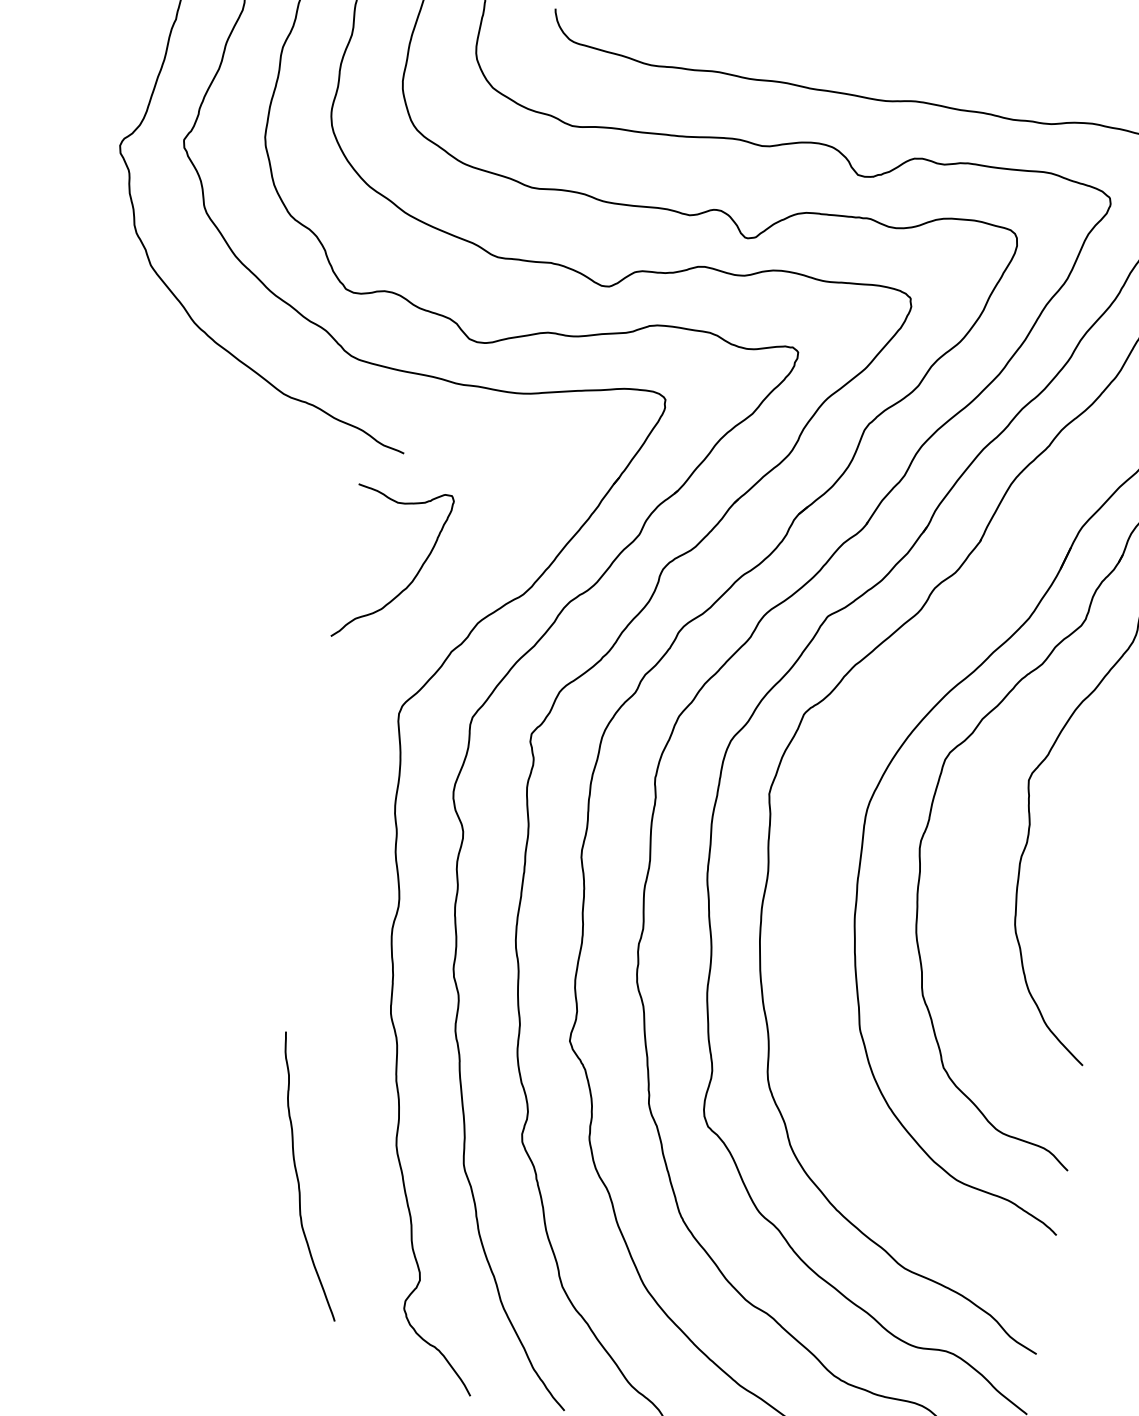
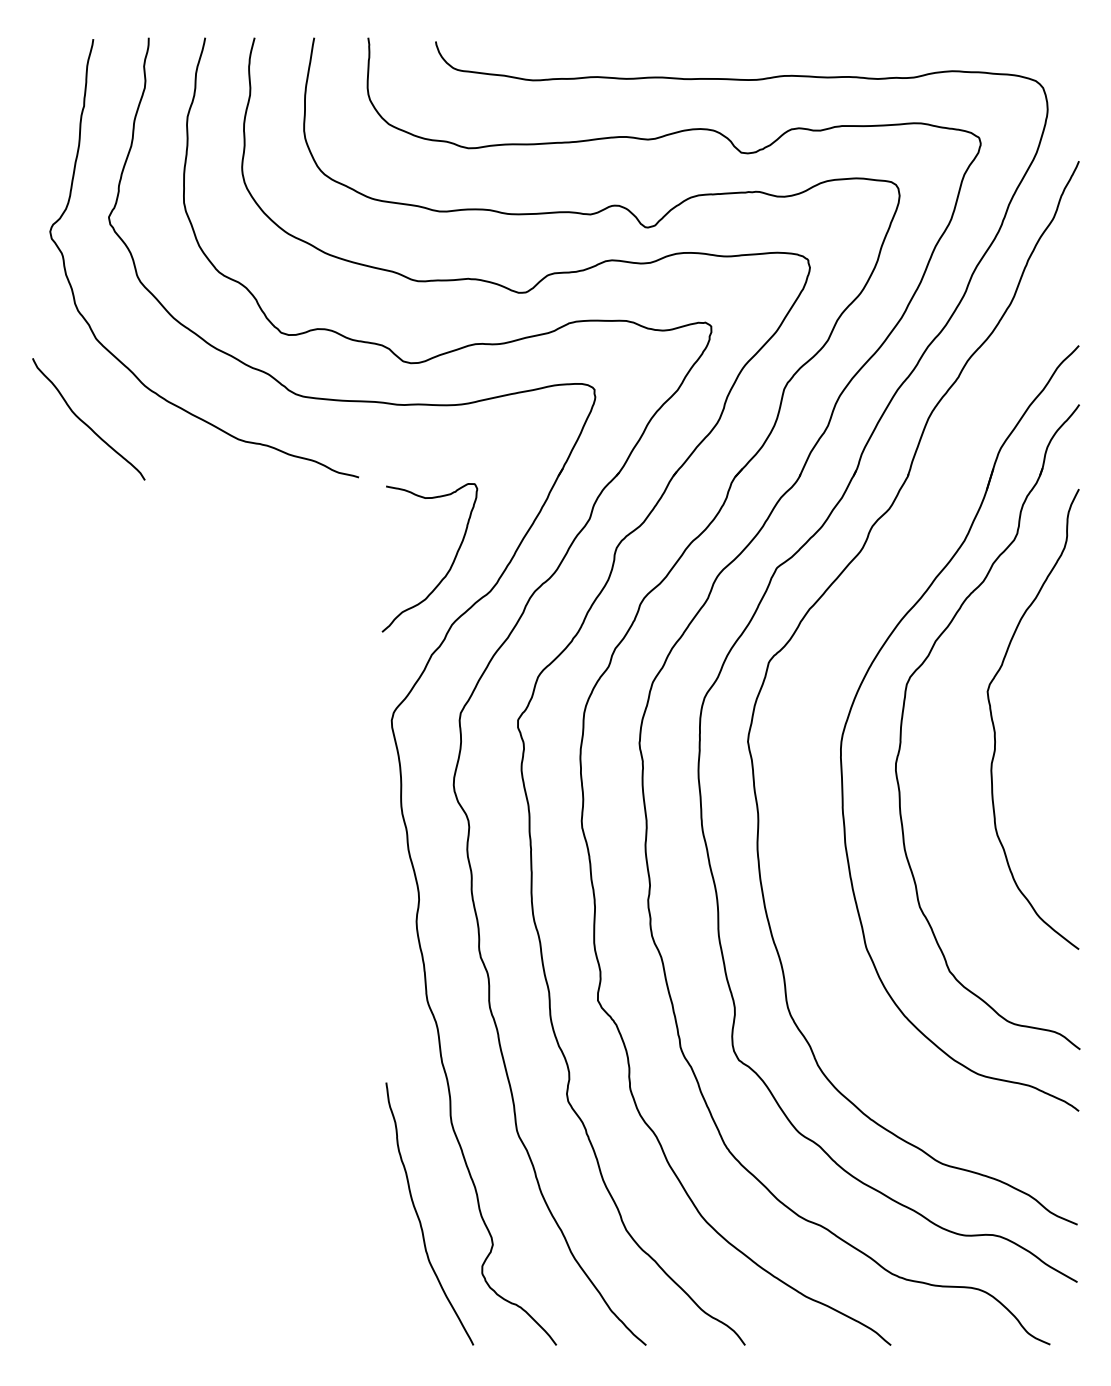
curve: (126, 351) -> (85, 422), added
curve: (414, 575) -> (451, 563), moved
curve: (298, 1178) -> (419, 1217), moved

